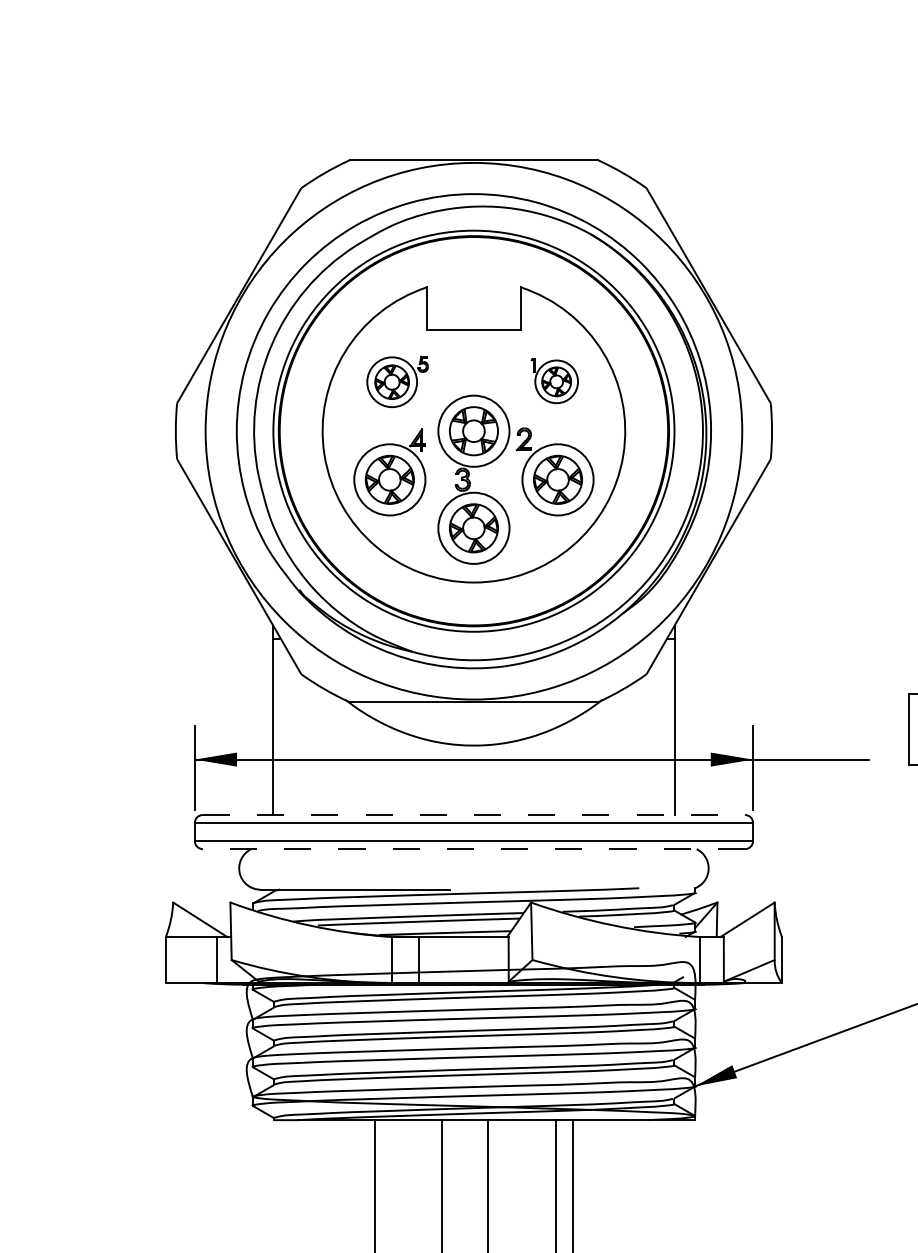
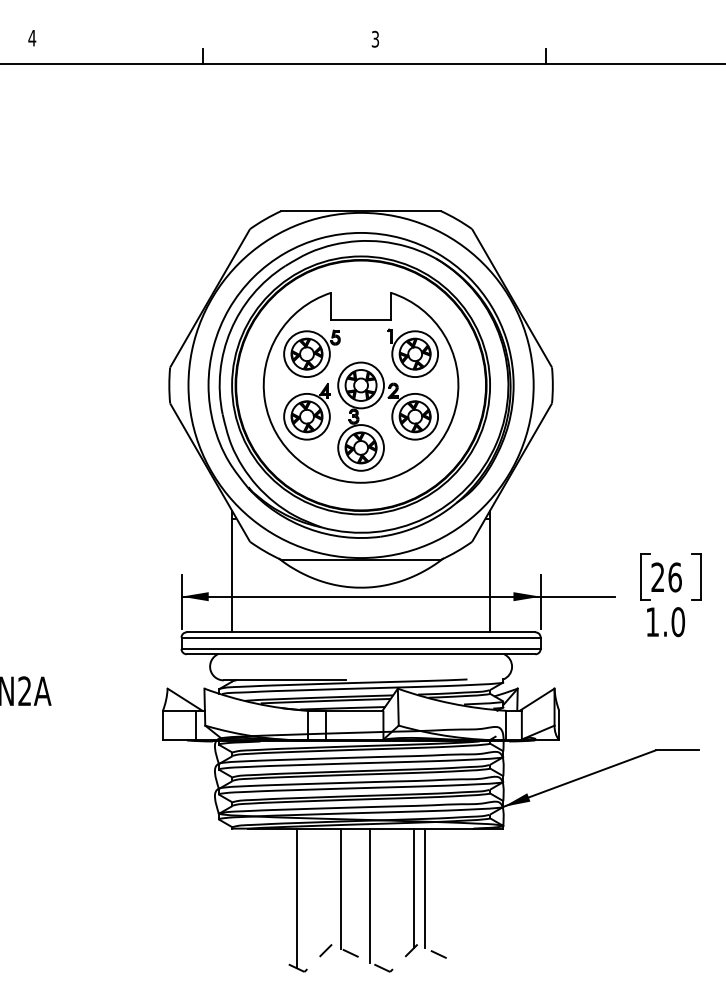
part: (553, 379) -> (412, 352), size x1.67
part: (396, 381) -> (311, 353), size x1.43
line: (474, 815) -> (361, 632), dashed -> solid
line: (473, 849) -> (360, 654), dashed -> solid

